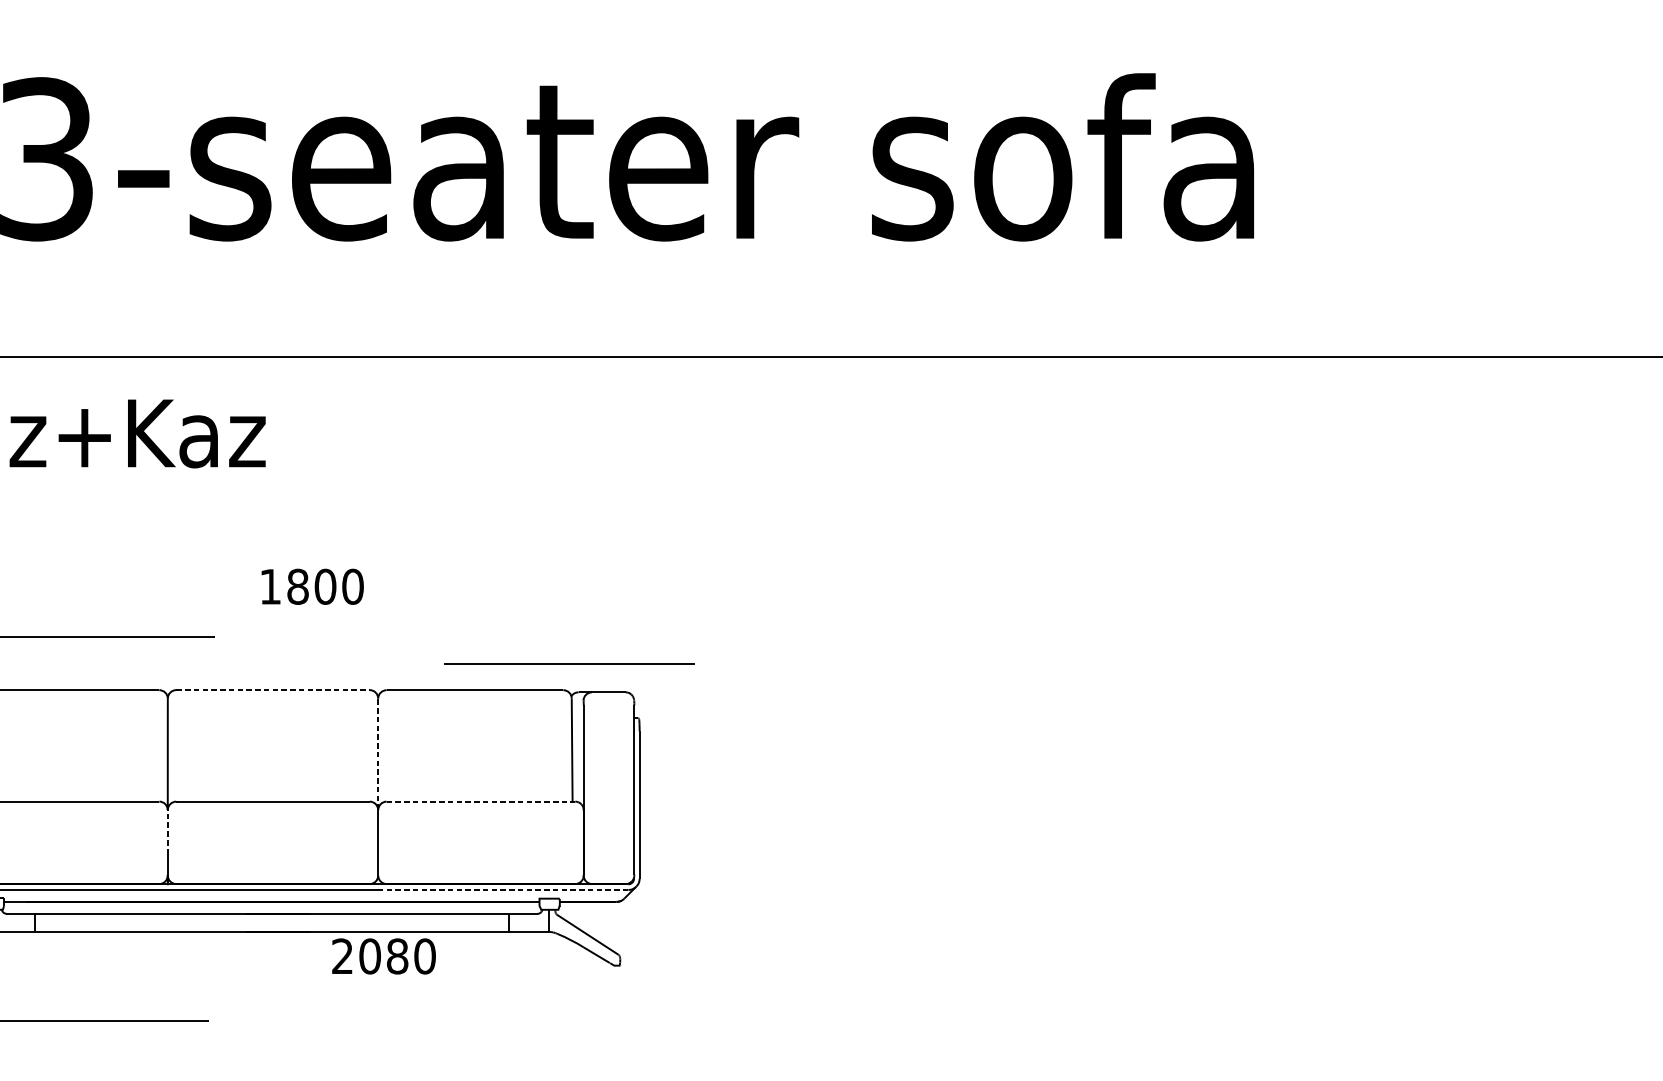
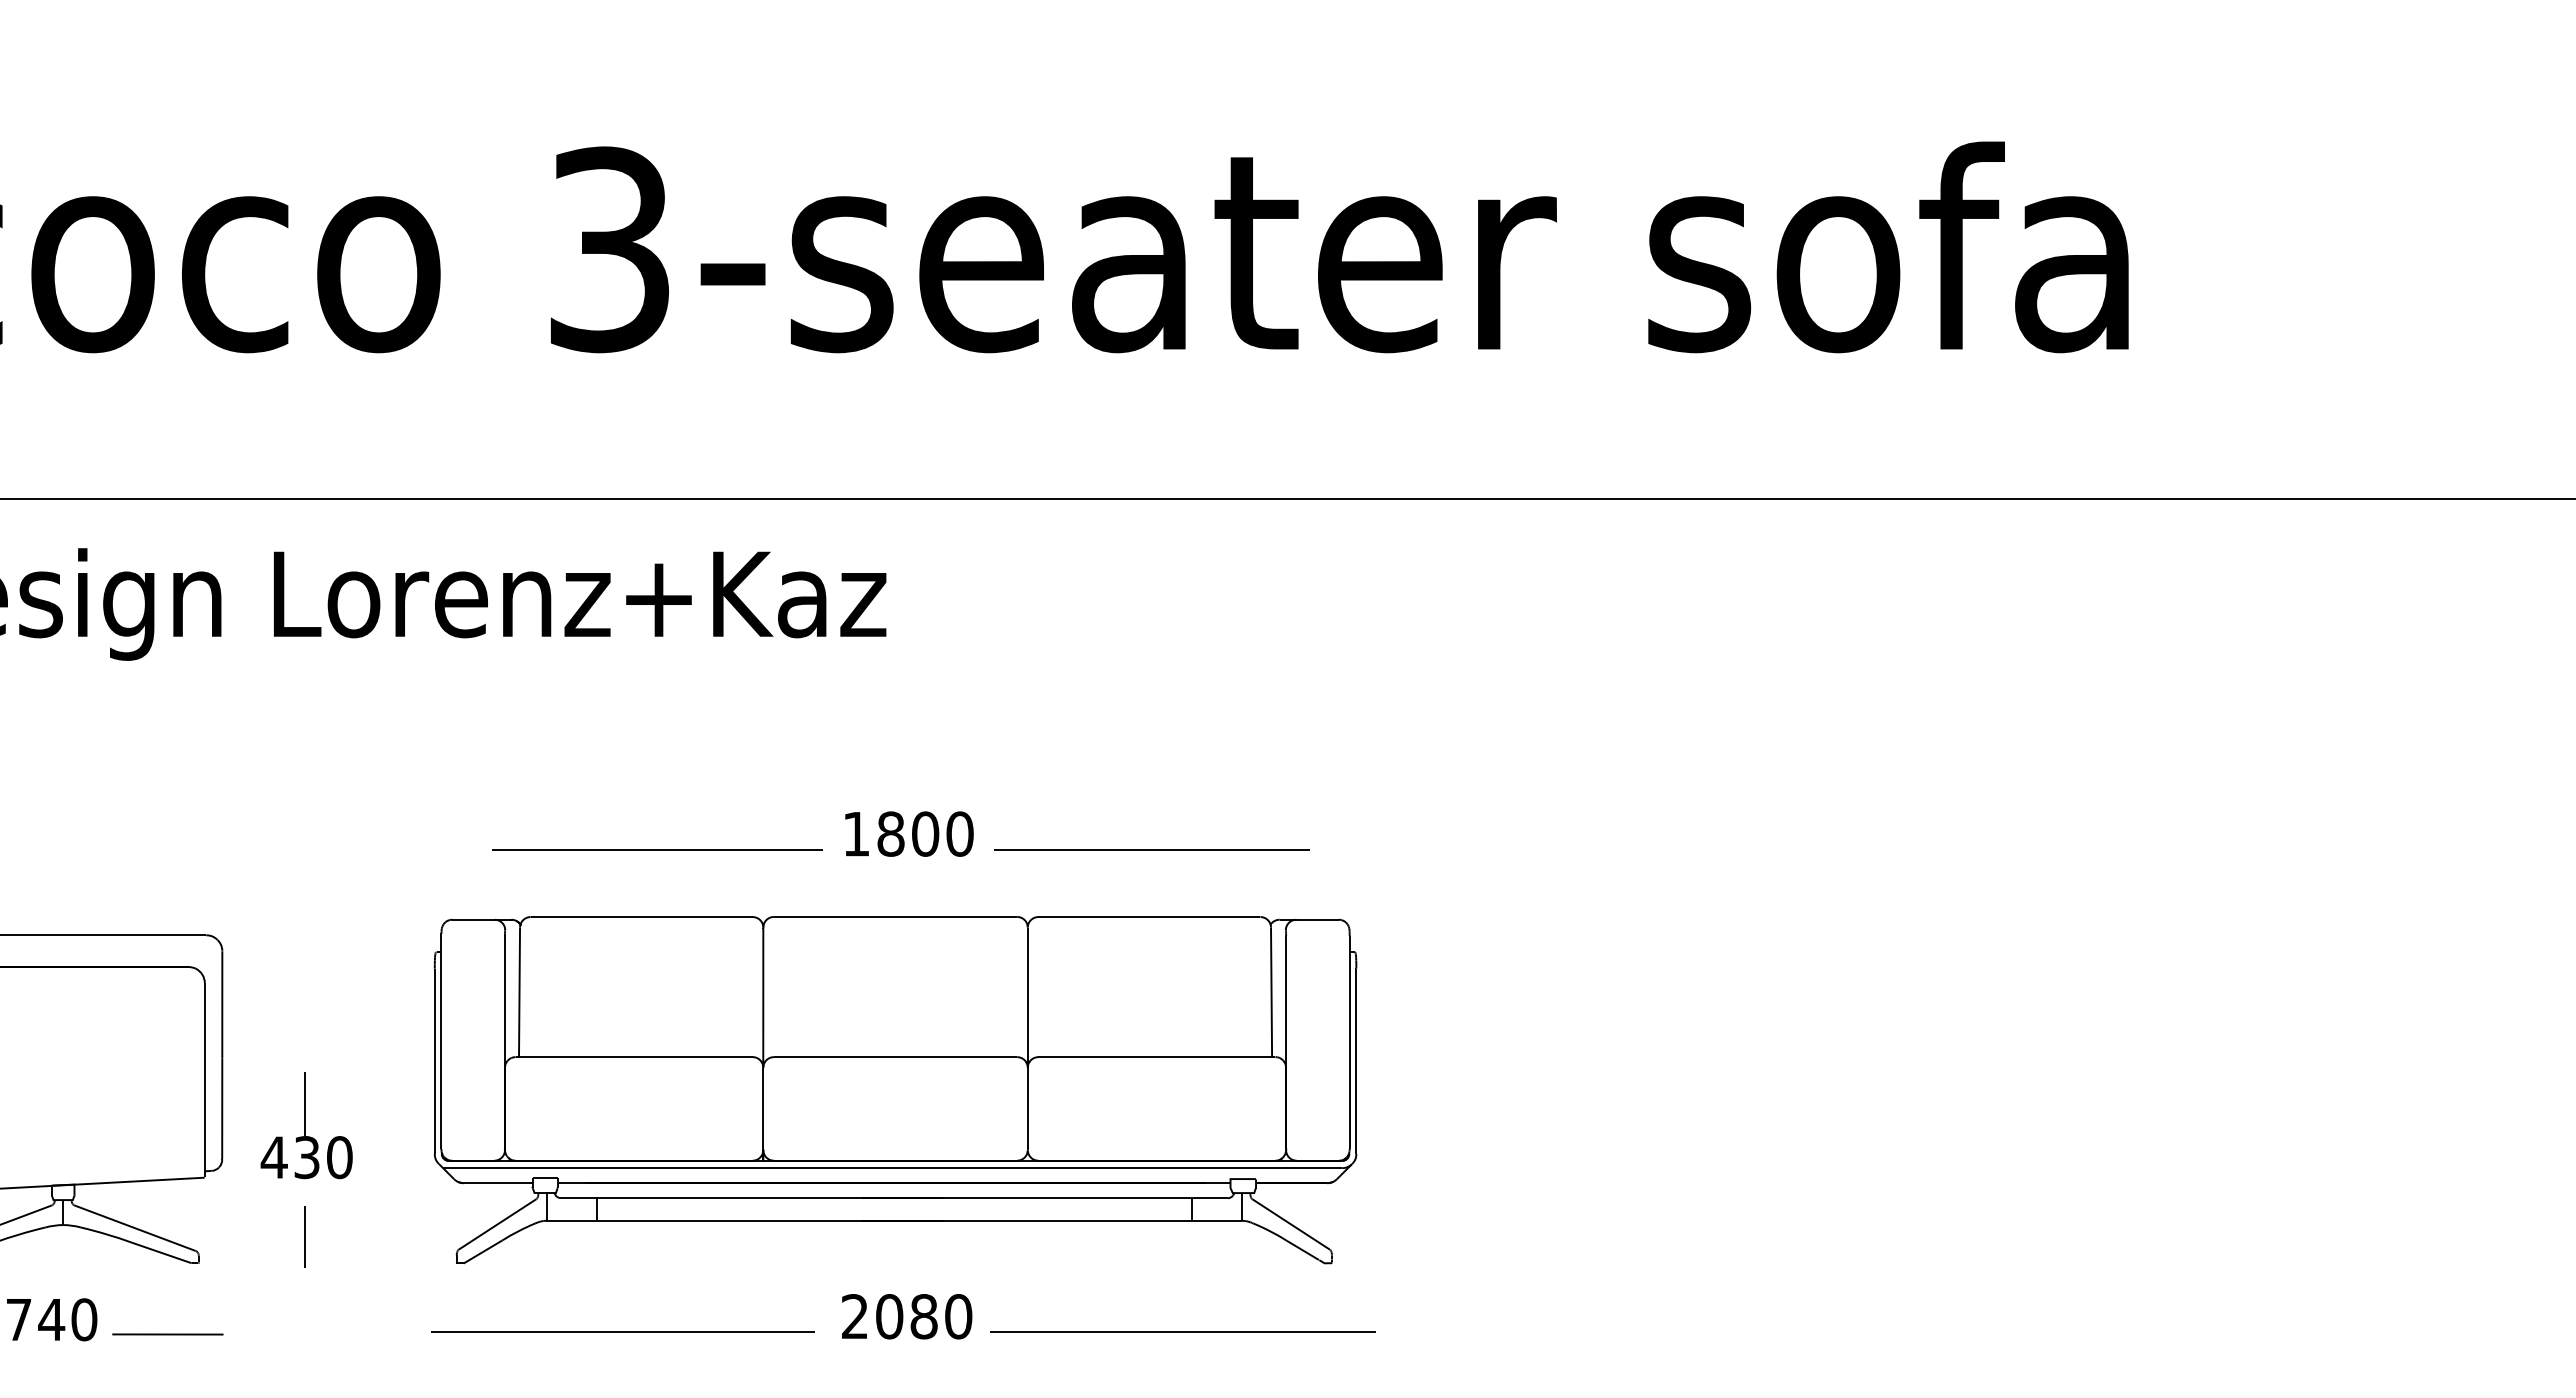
text: (312, 586) -> (909, 833), moved
line: (568, 664) -> (1151, 849), moved
line: (272, 689) -> (895, 916), dashed -> solid
line: (378, 755) -> (1027, 998), dashed -> solid
line: (480, 801) -> (1156, 1057), dashed -> solid
line: (167, 832) -> (763, 1095), dashed -> solid
line: (502, 890) -> (1184, 1168), dashed -> solid
text: (384, 956) -> (907, 1316), moved
line: (501, 1019) -> (1182, 1331), added

